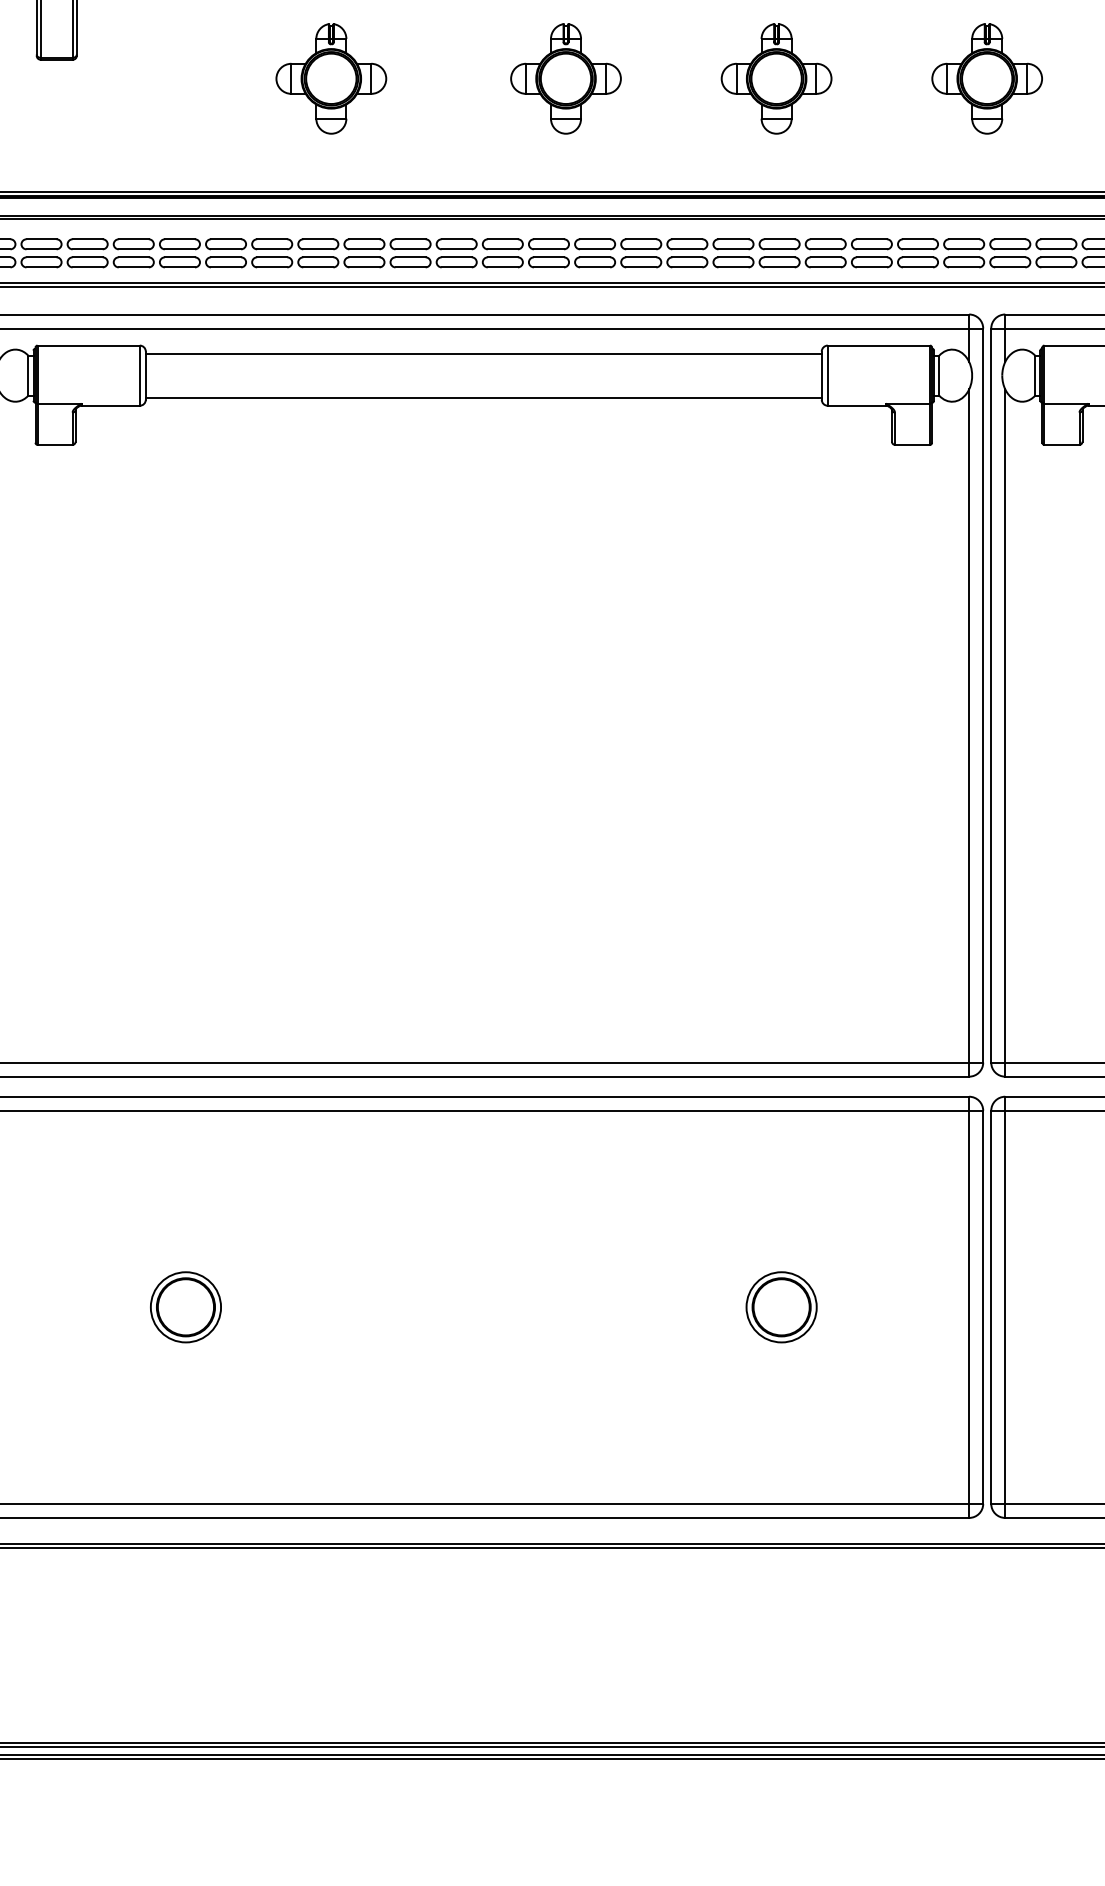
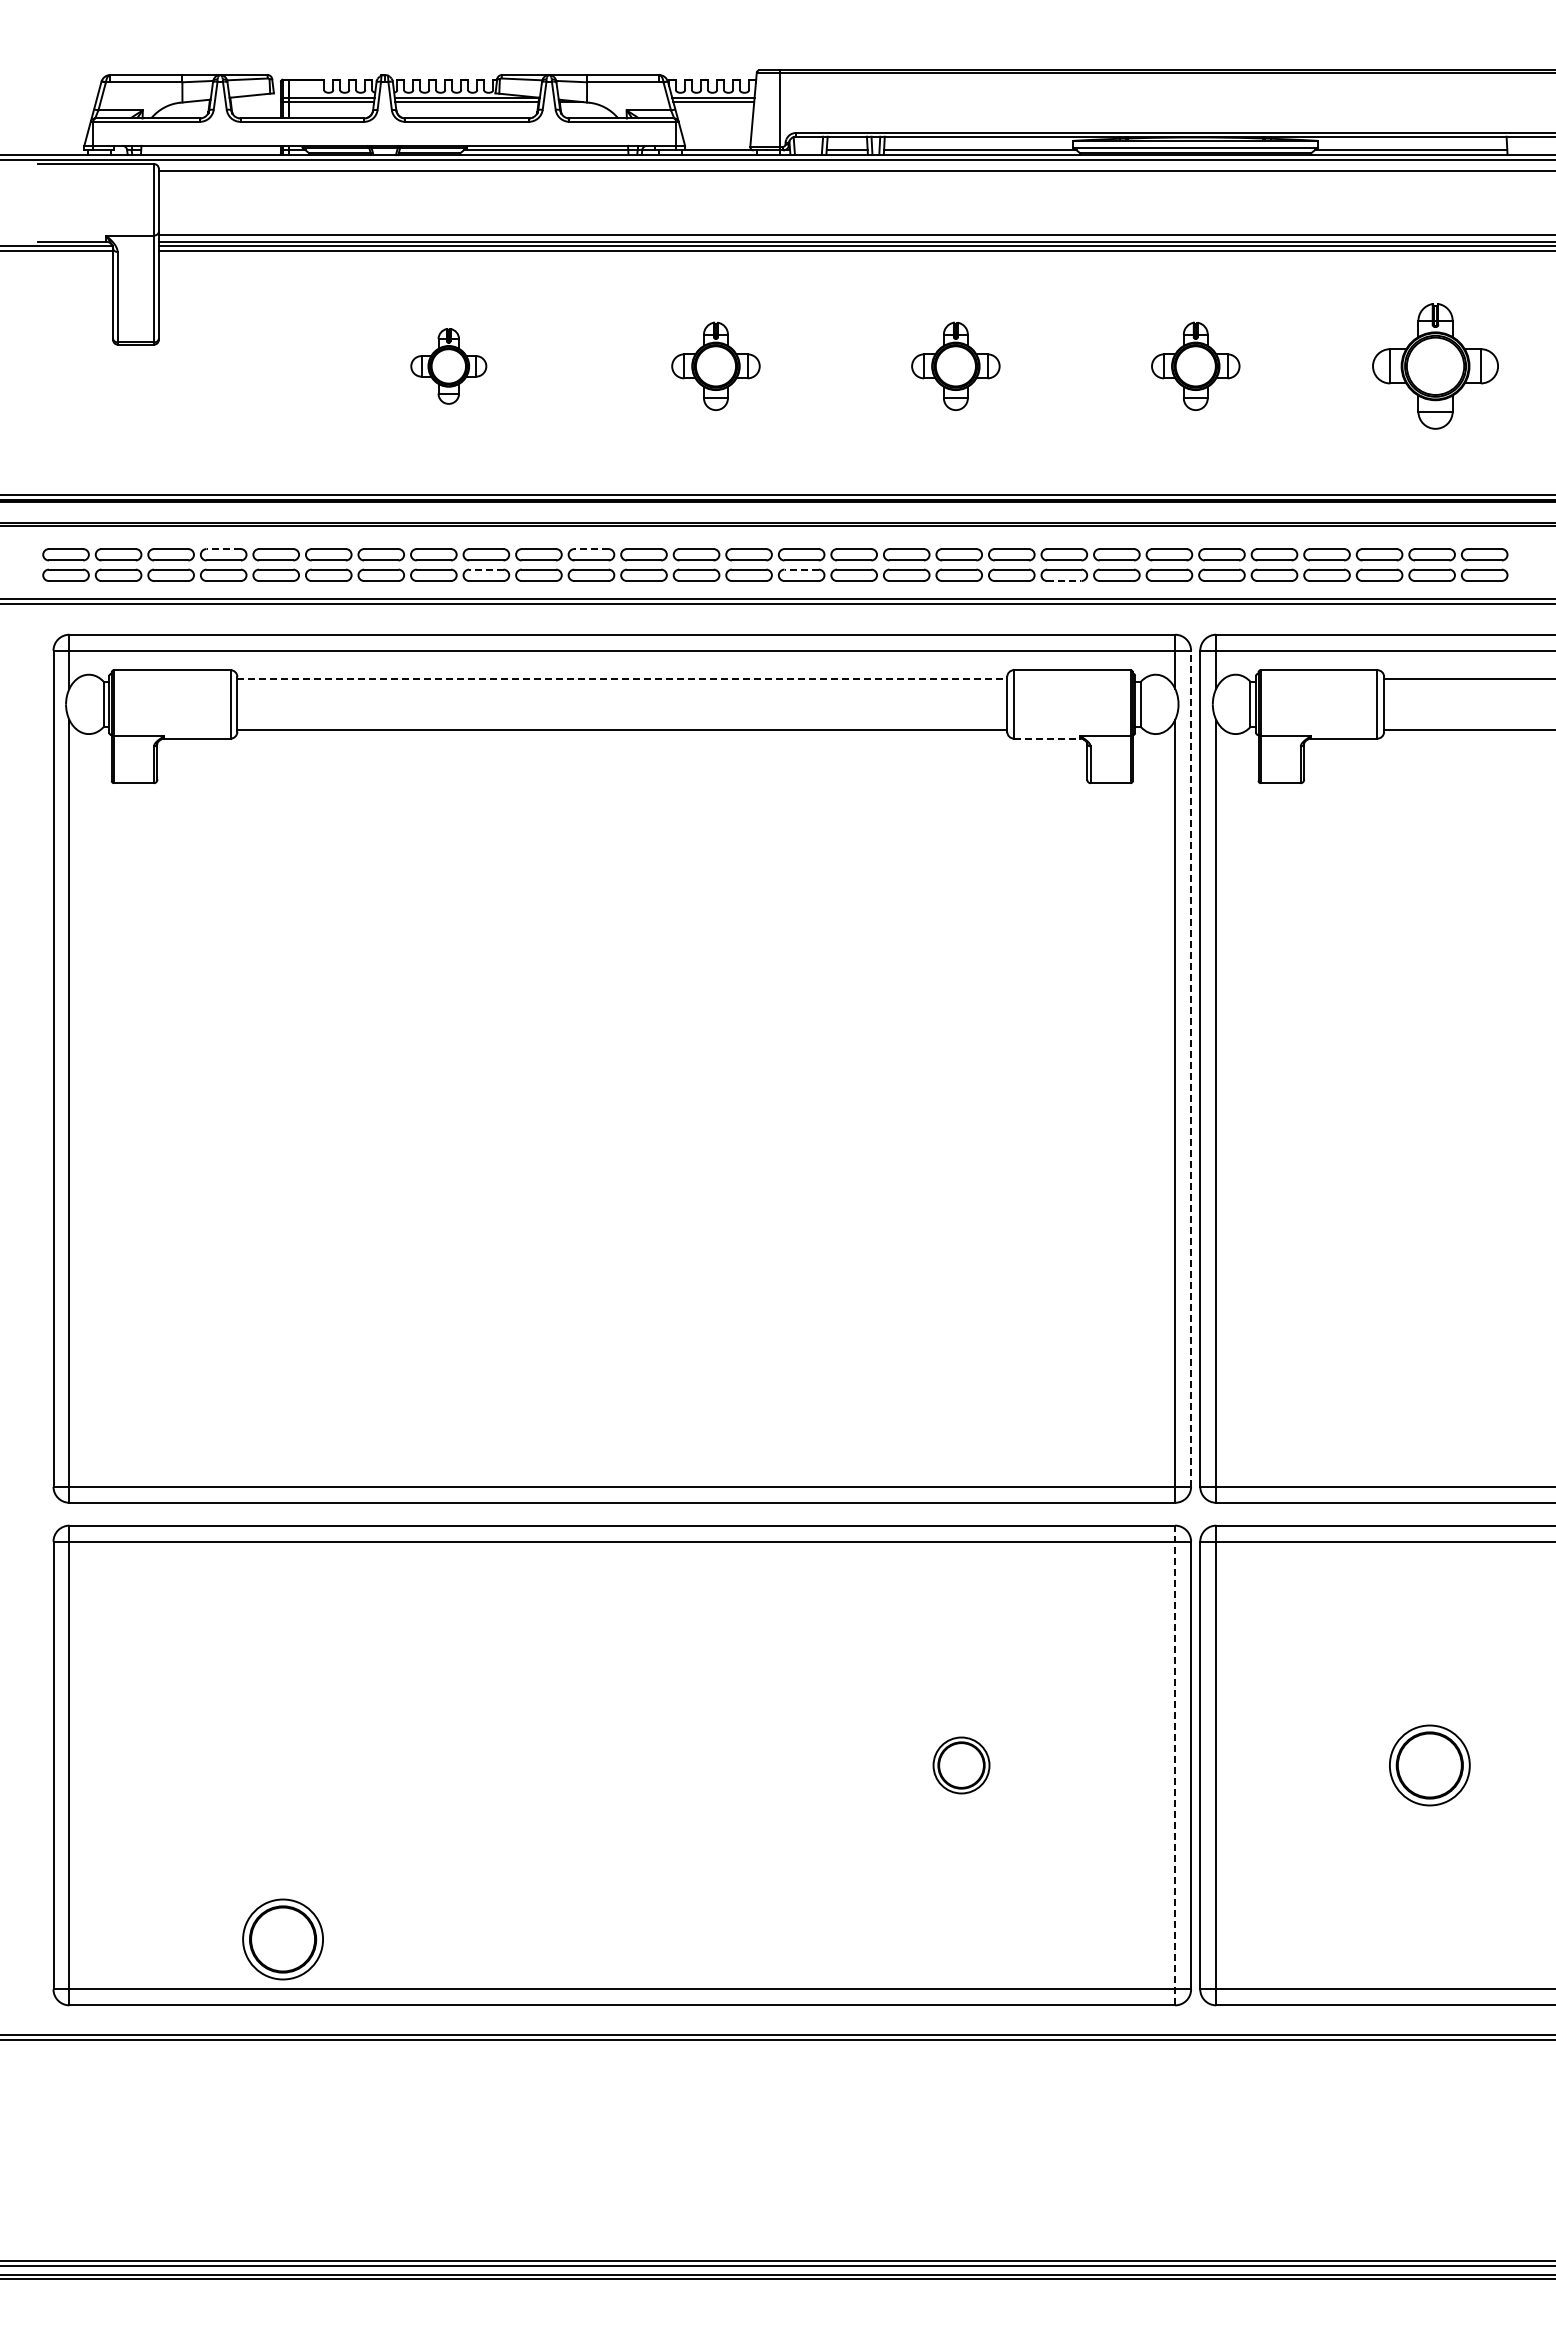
part: (331, 79) -> (448, 366), size x0.6
part: (565, 79) -> (715, 366), size x0.7
part: (776, 79) -> (955, 366), size x0.7
part: (987, 79) -> (1195, 366), size x0.7
line: (133, 239) -> (223, 549), solid -> dashed
line: (455, 239) -> (590, 549), solid -> dashed
line: (363, 257) -> (485, 569), solid -> dashed
line: (641, 257) -> (801, 569), solid -> dashed
line: (872, 267) -> (1064, 581), solid -> dashed
line: (483, 353) -> (622, 679), solid -> dashed
line: (857, 405) -> (1047, 738), solid -> dashed
line: (983, 695) -> (1191, 1068), solid -> dashed
part: (185, 1307) -> (282, 1939), moved
part: (781, 1307) -> (961, 1765), size x0.7
line: (969, 1307) -> (1175, 1765), solid -> dashed

